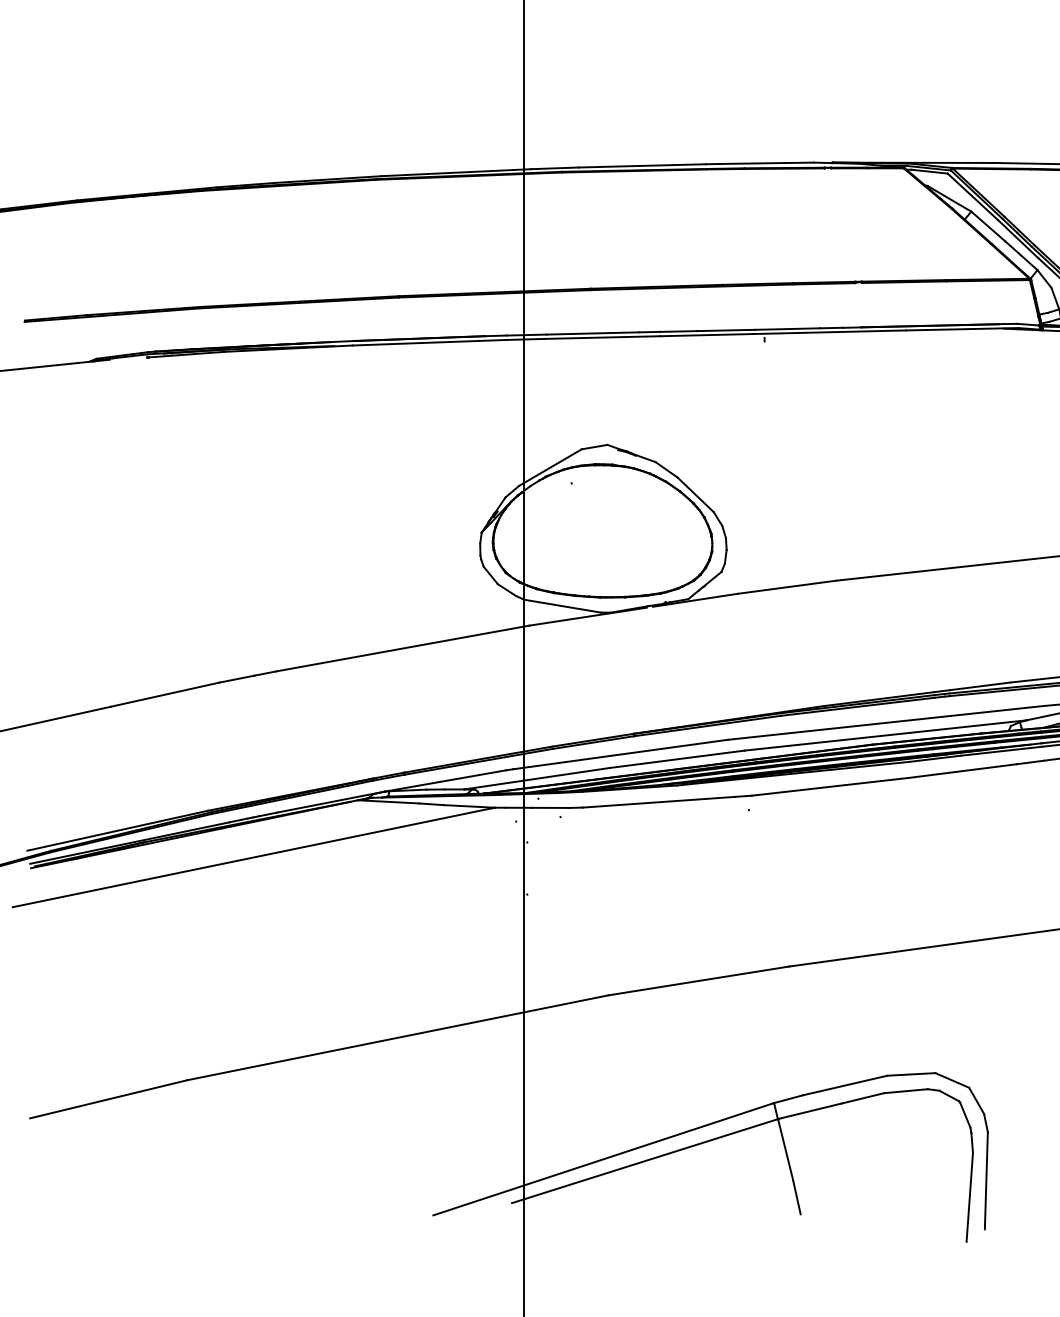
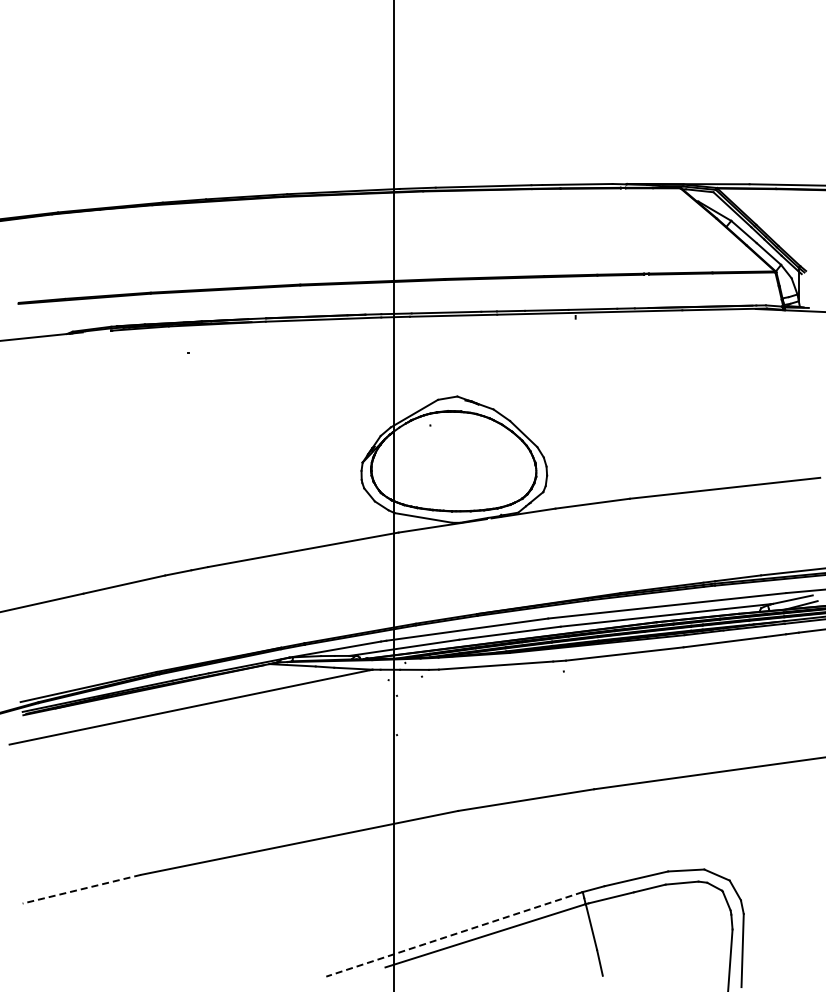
line: (108, 1099) -> (81, 889), solid -> dashed
line: (603, 1159) -> (454, 934), solid -> dashed

